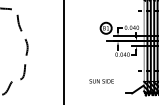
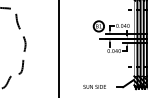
text: (101, 80) -> (94, 86), moved

